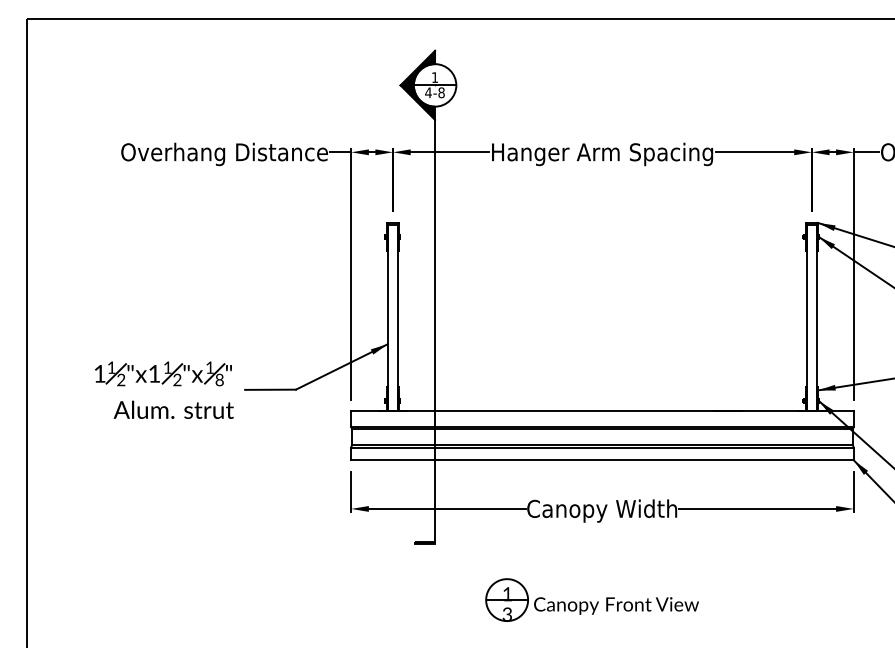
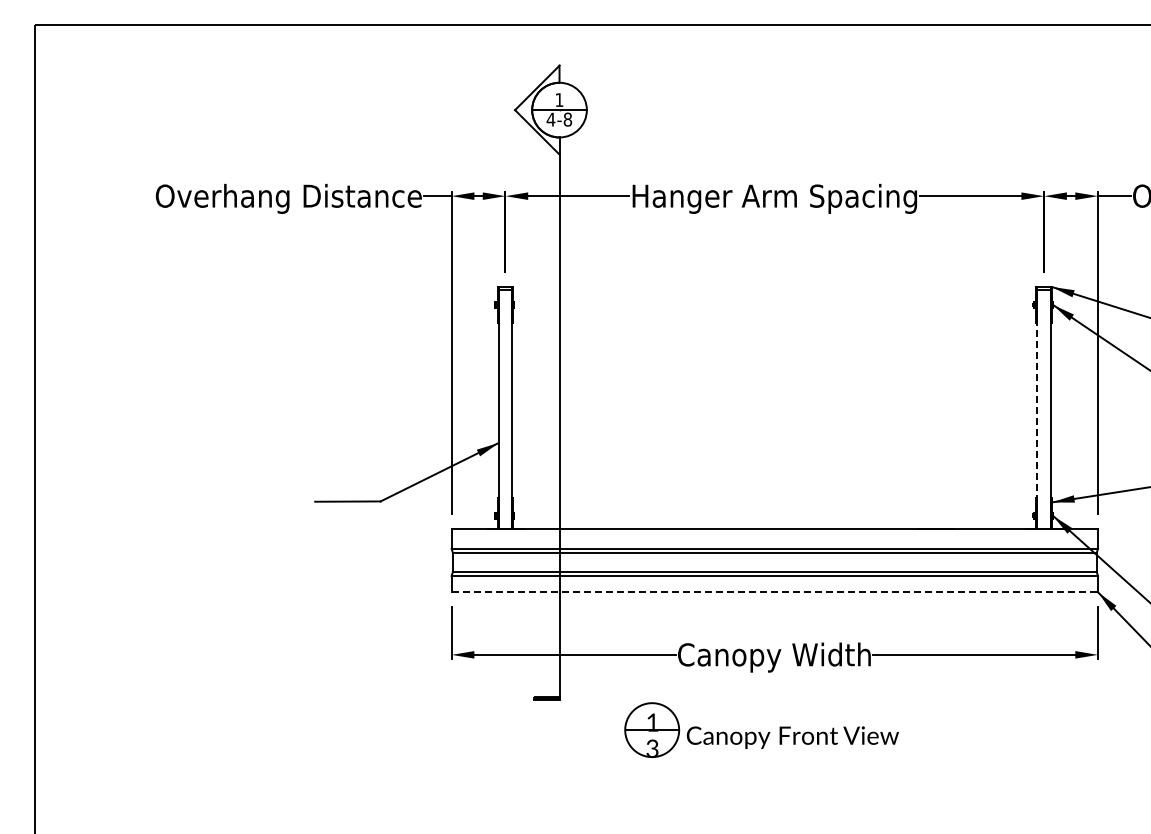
fill: (417, 84) -> (537, 109), removed
line: (806, 321) -> (1037, 413), solid -> dashed
part: (162, 384) -> (209, 494), removed
line: (603, 460) -> (775, 592), solid -> dashed
part: (592, 599) -> (761, 729), moved

